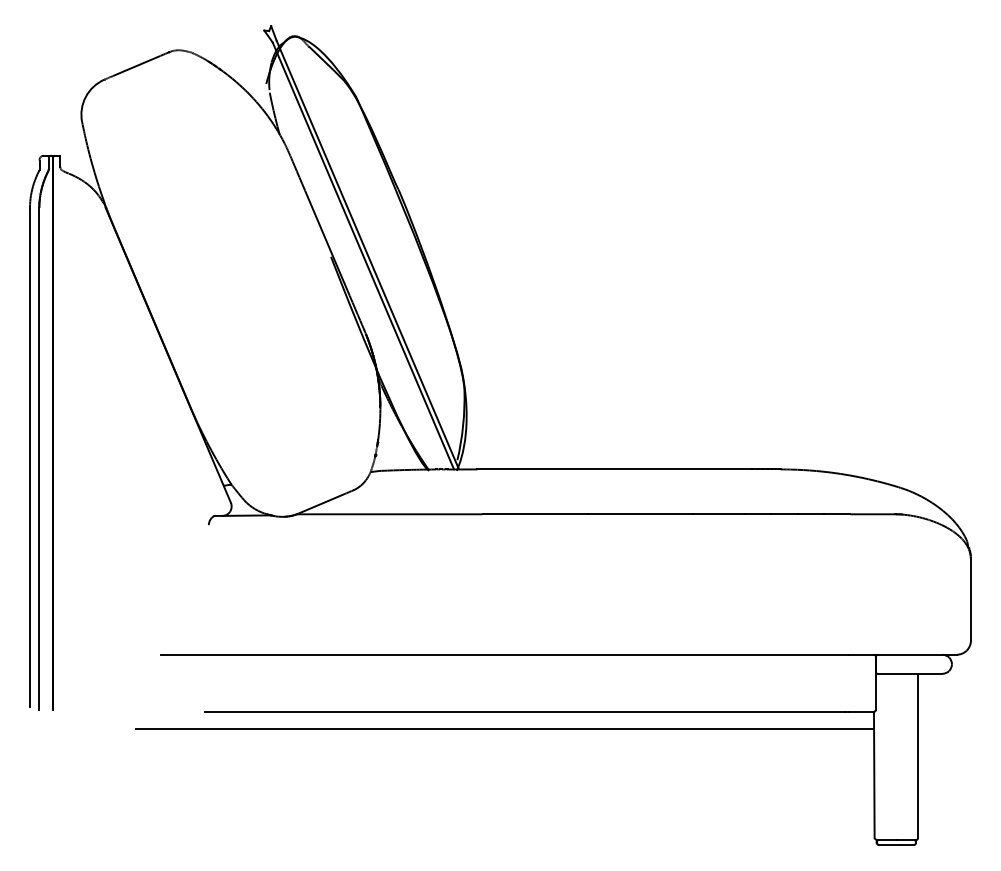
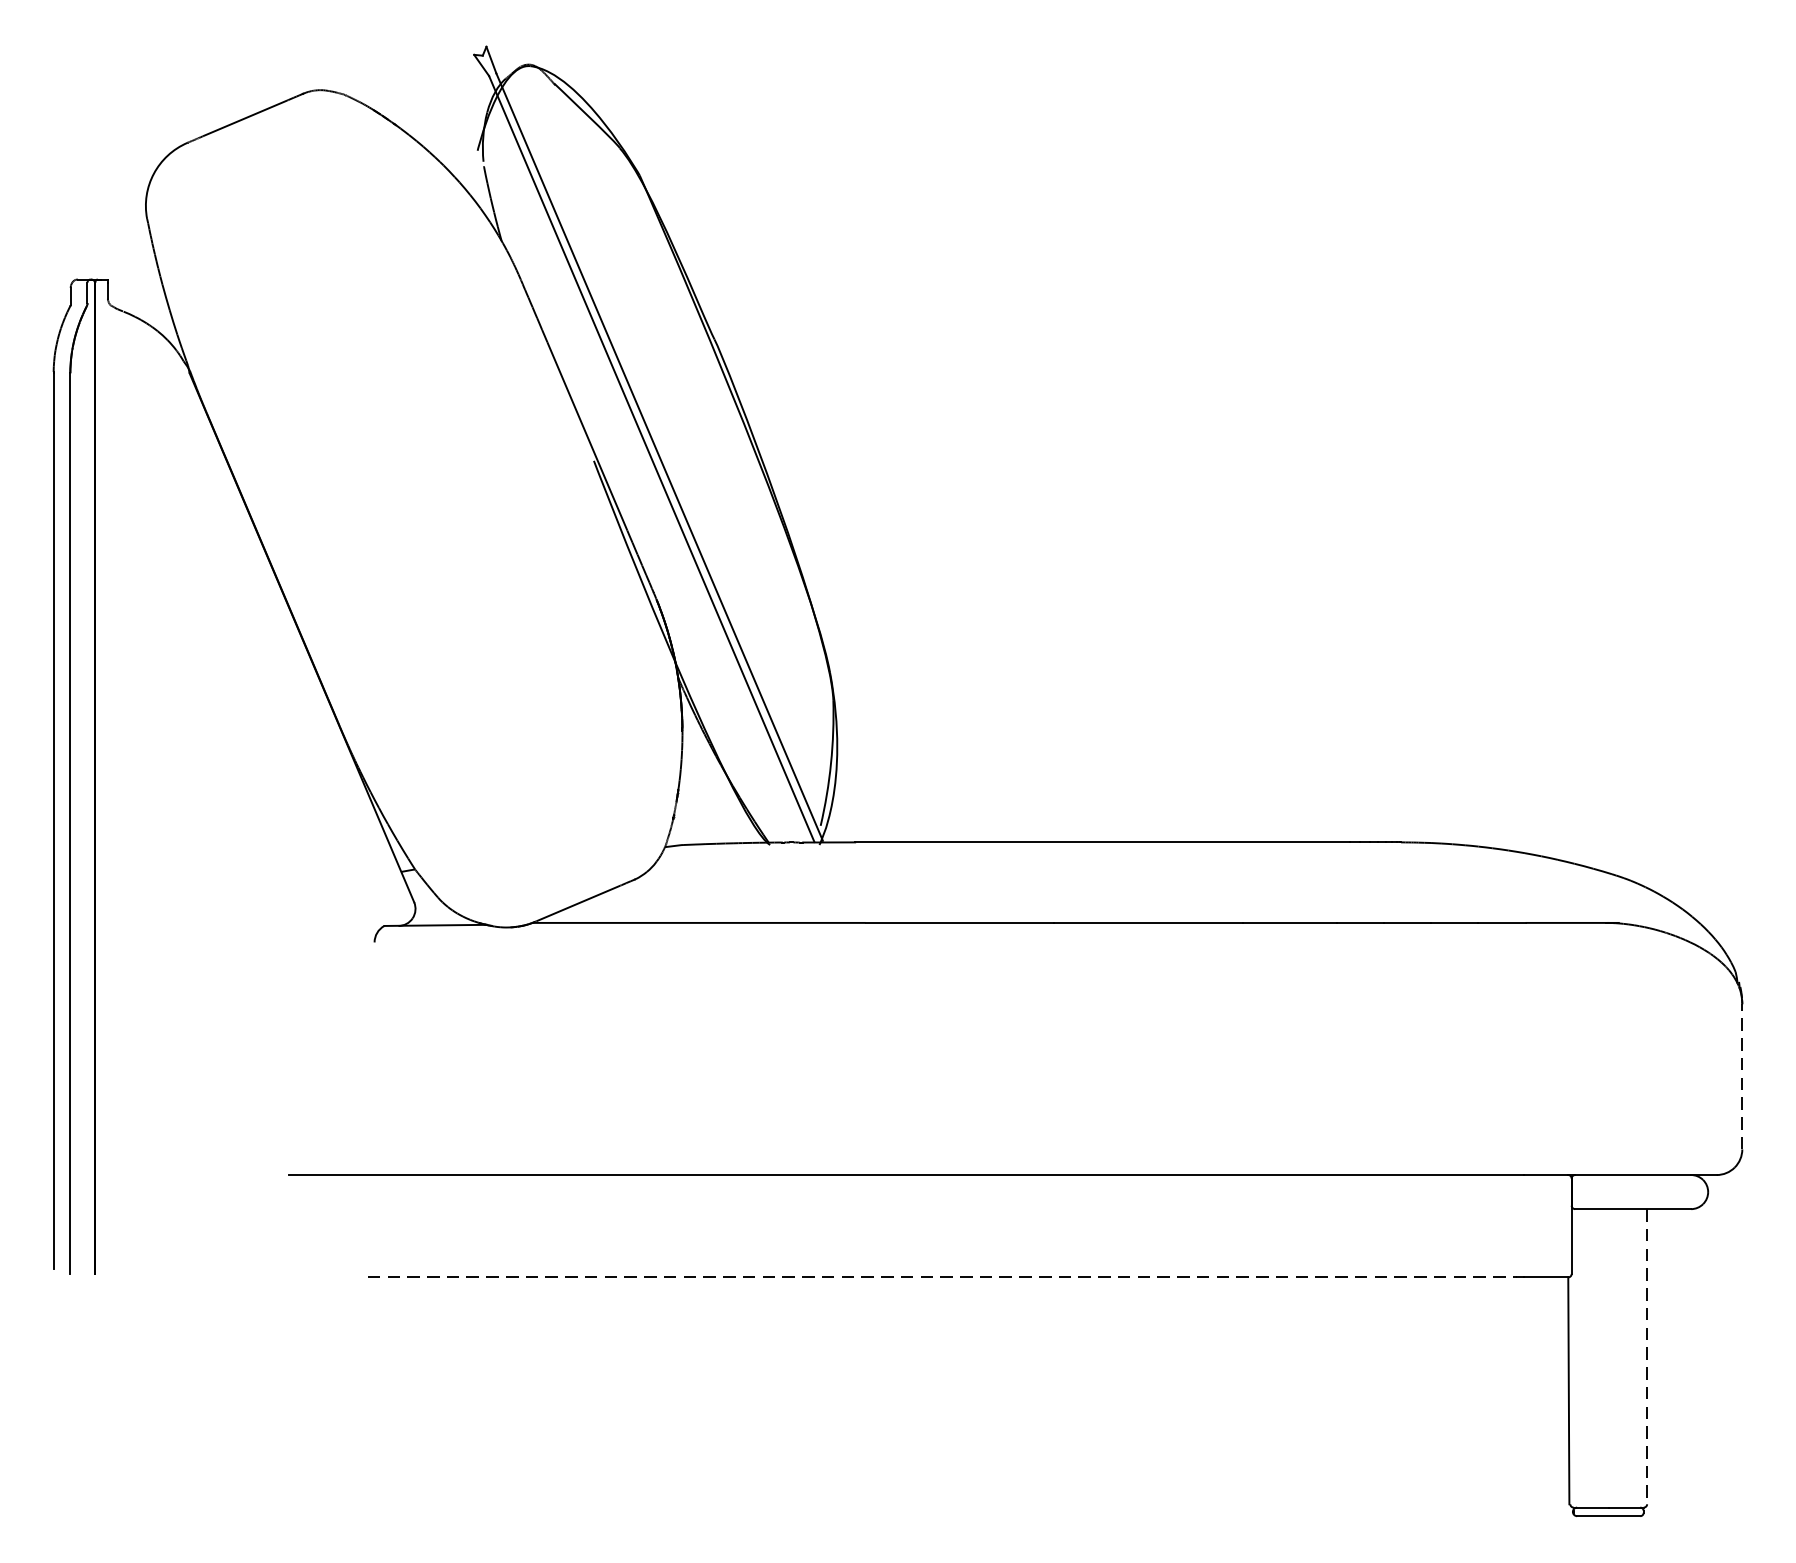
line: (970, 599) -> (1741, 1075), solid -> dashed
line: (525, 711) -> (942, 1276), solid -> dashed
line: (504, 728) -> (905, 1307), removed
line: (917, 756) -> (1646, 1357), solid -> dashed

